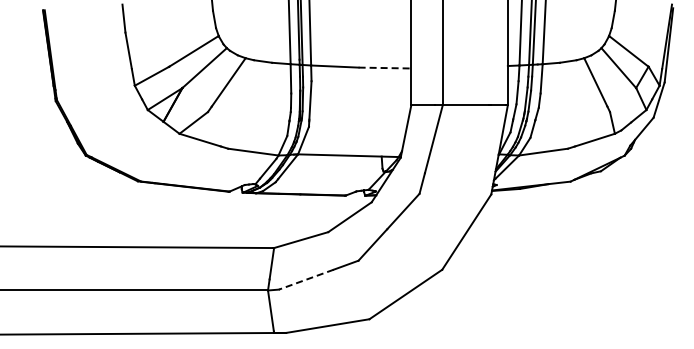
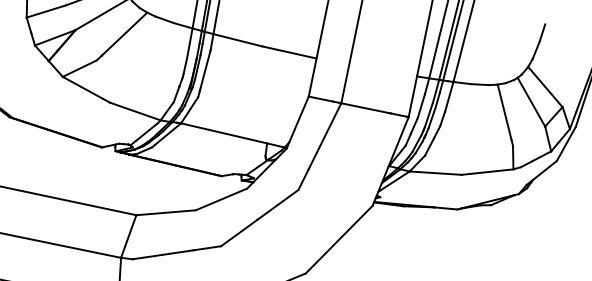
line: (385, 68) -> (289, 53), dashed -> solid
line: (305, 279) -> (162, 254), dashed -> solid

